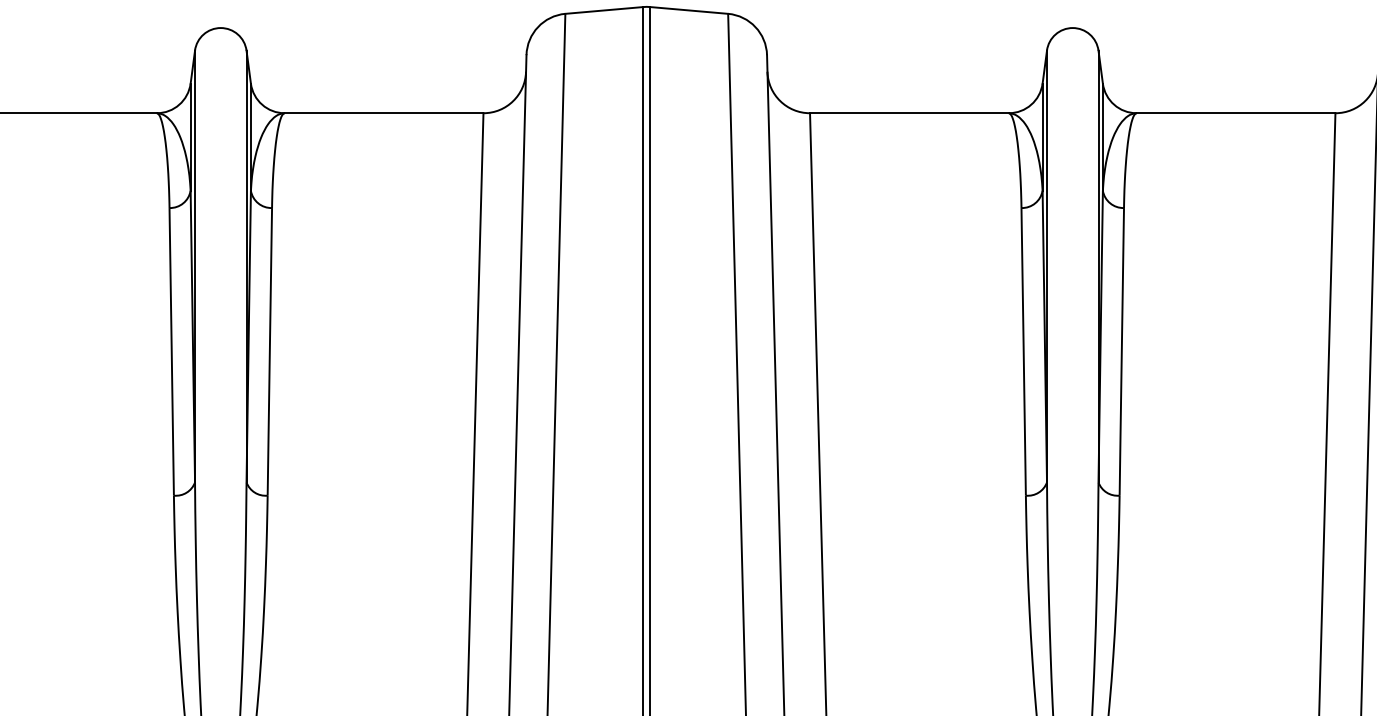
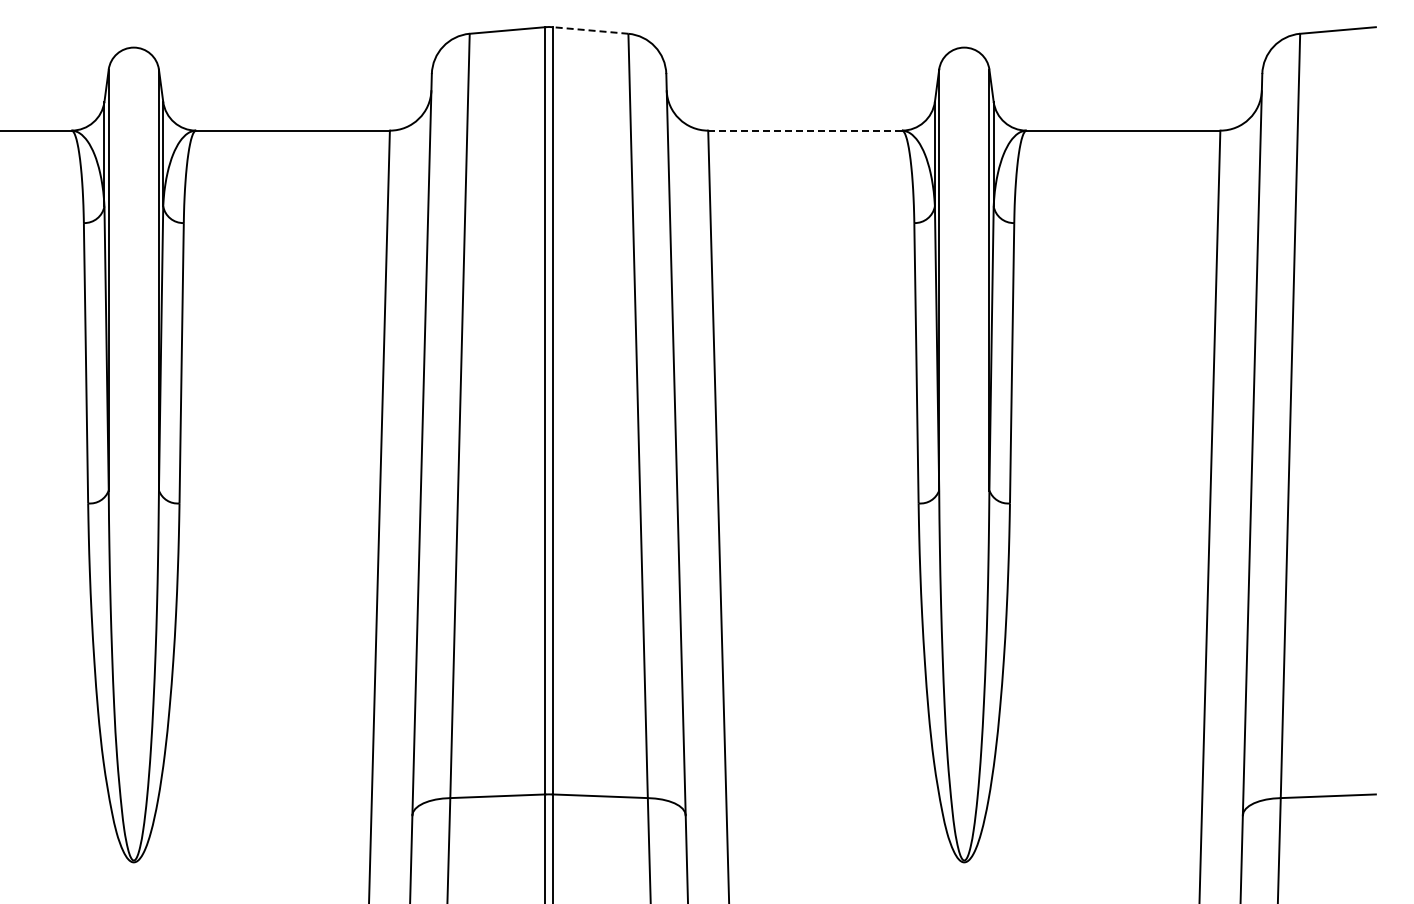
line: (689, 10) -> (590, 30), solid -> dashed
line: (909, 113) -> (805, 130), solid -> dashed

